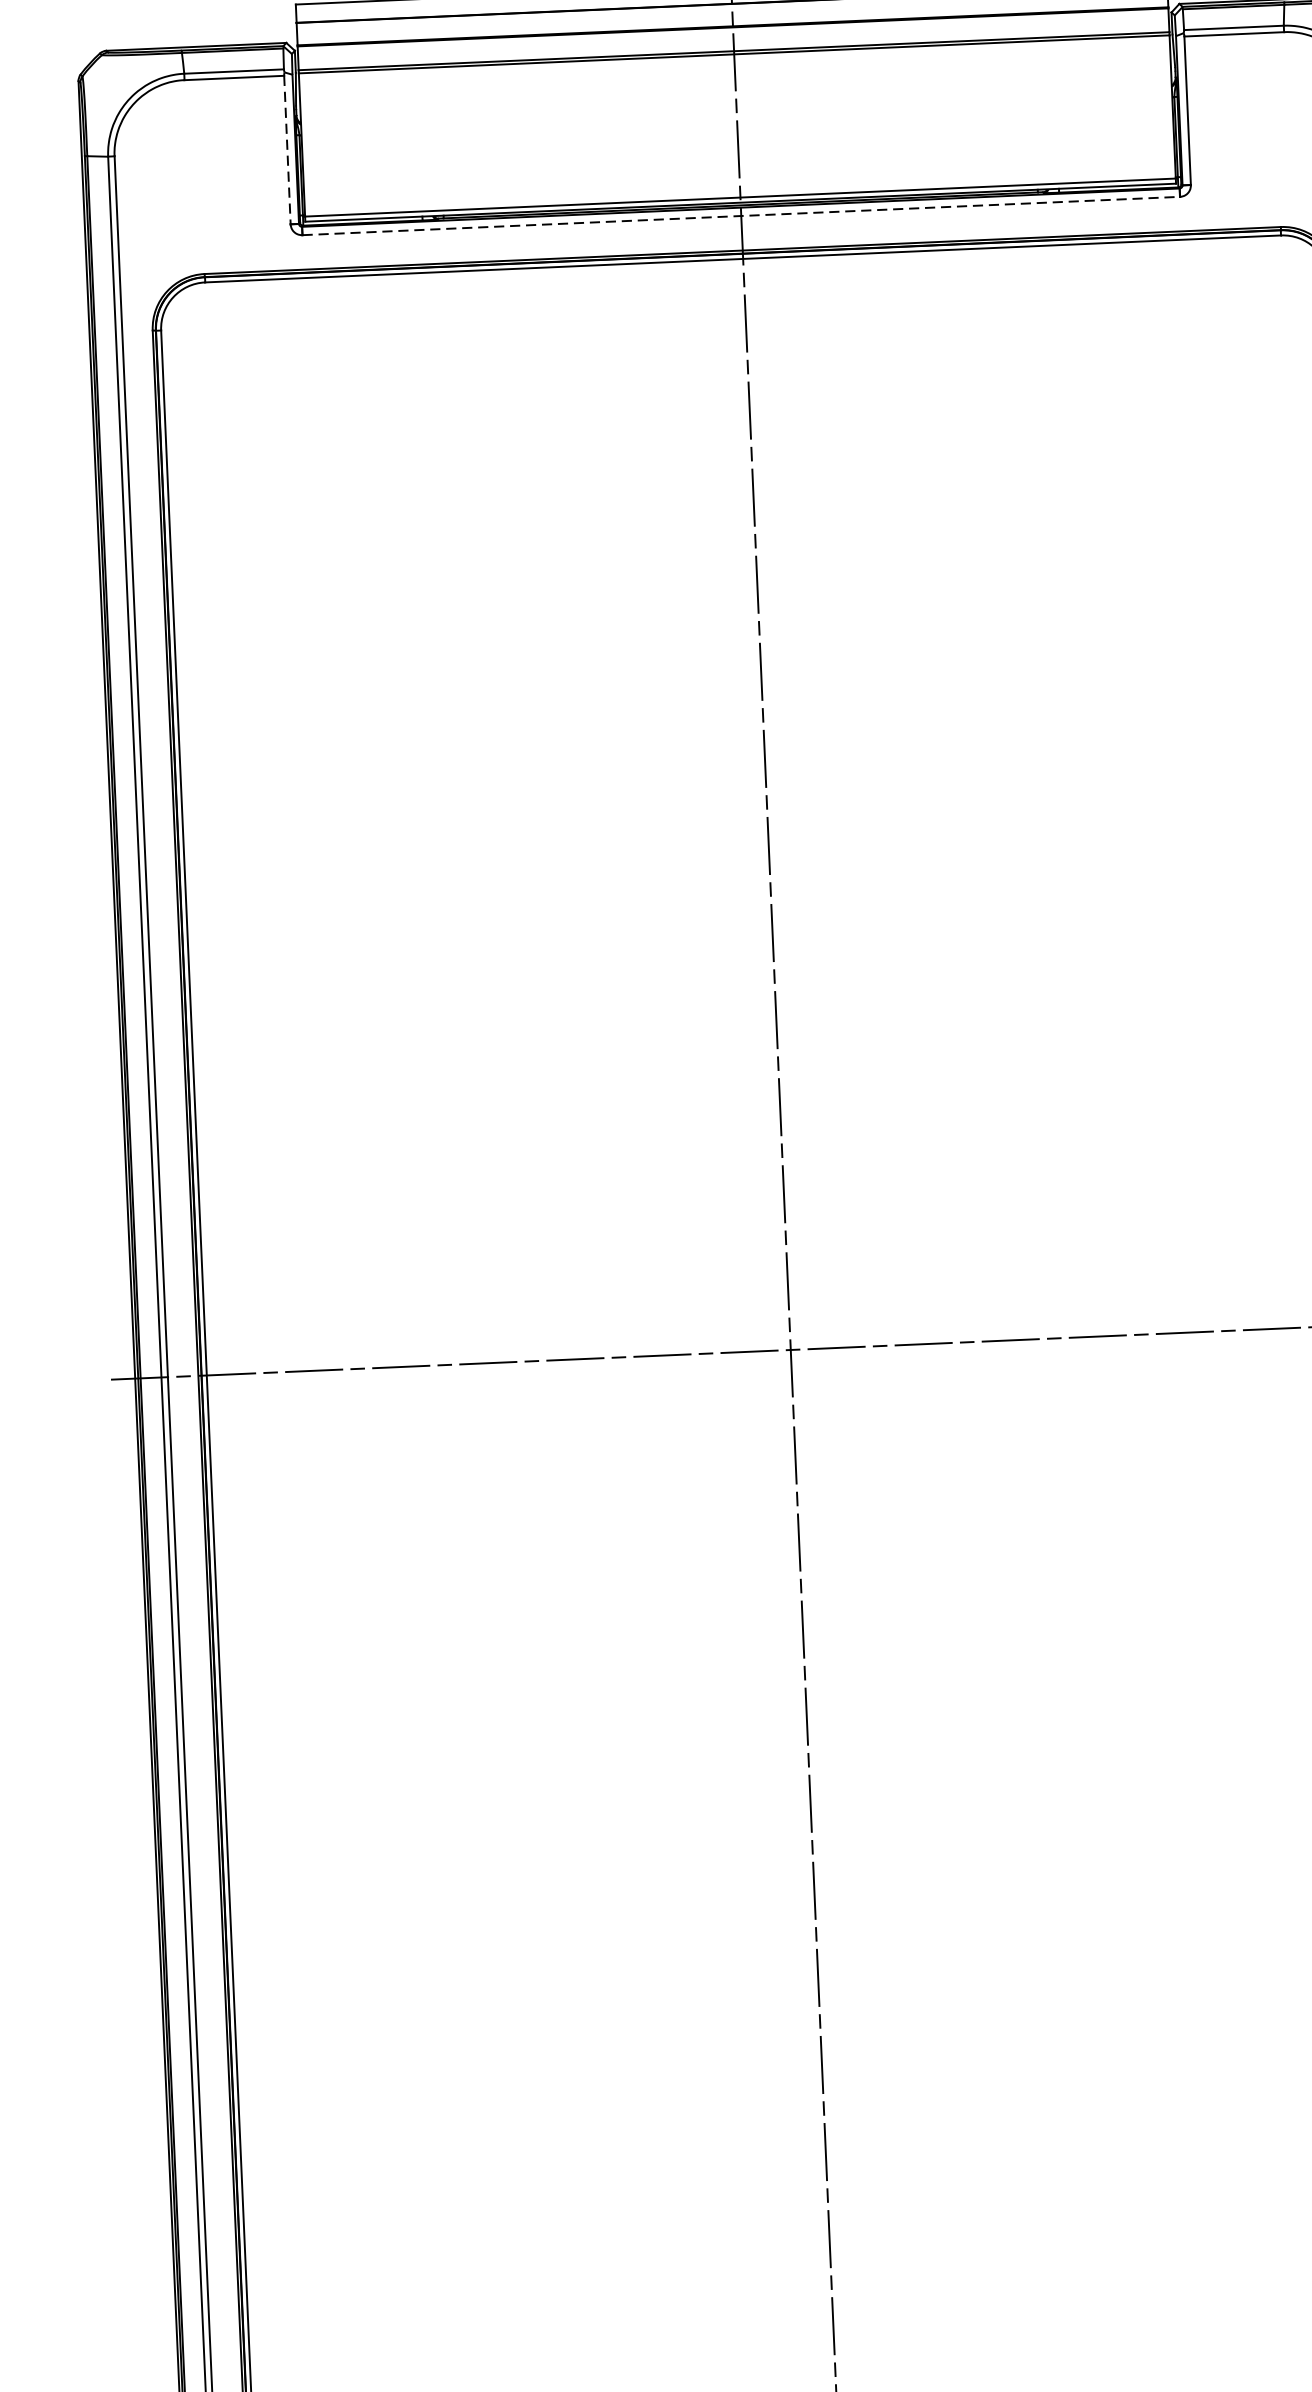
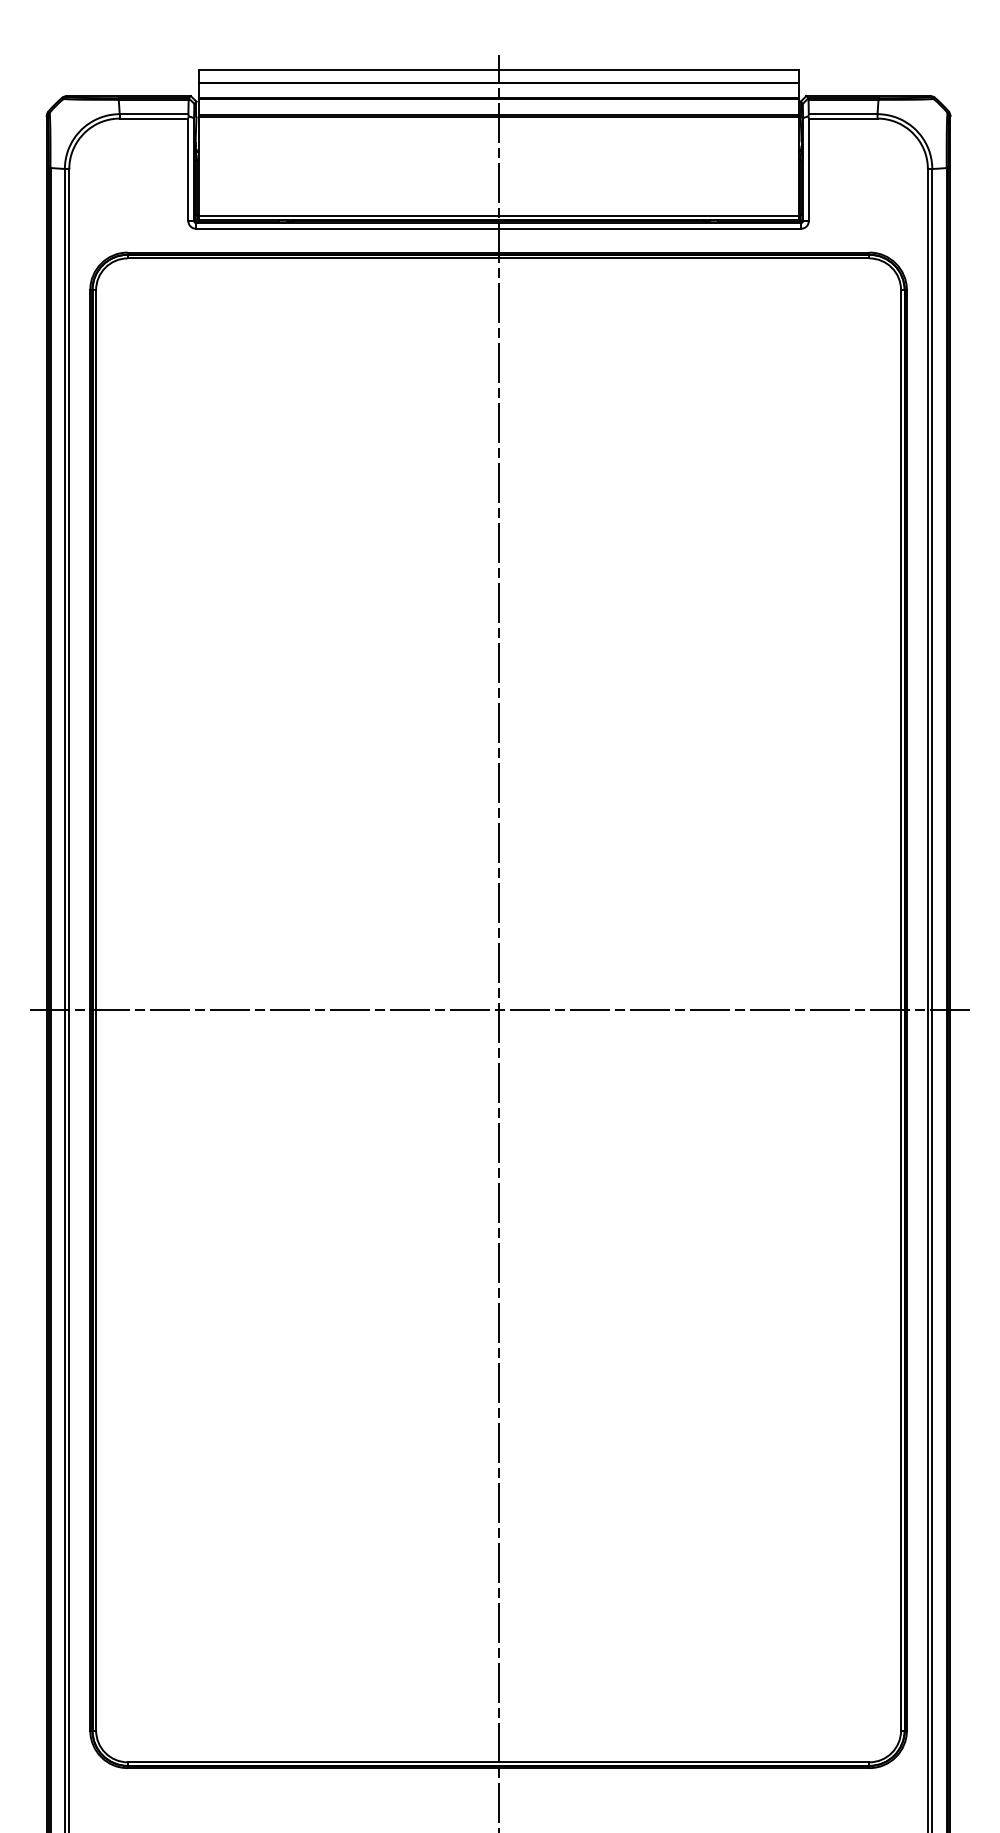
line: (287, 151) -> (188, 170), dashed -> solid
line: (742, 215) -> (499, 228), dashed -> solid

